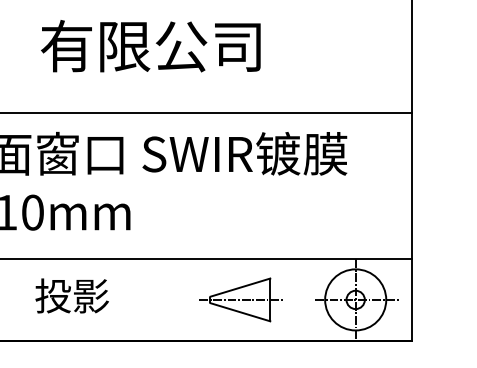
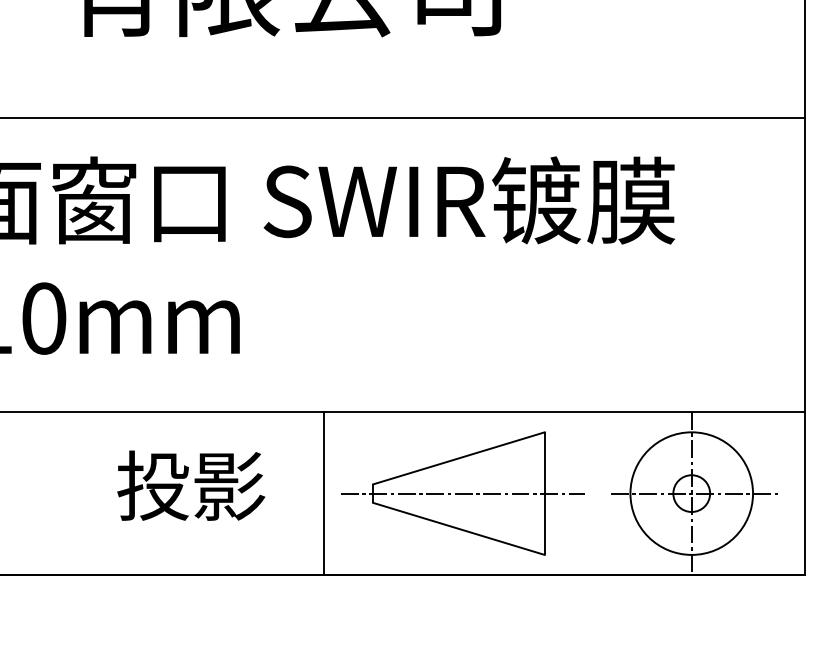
text: (71, 295) -> (189, 484), moved
line: (172, 299) -> (324, 492), added
part: (241, 299) -> (462, 492), size x1.43

